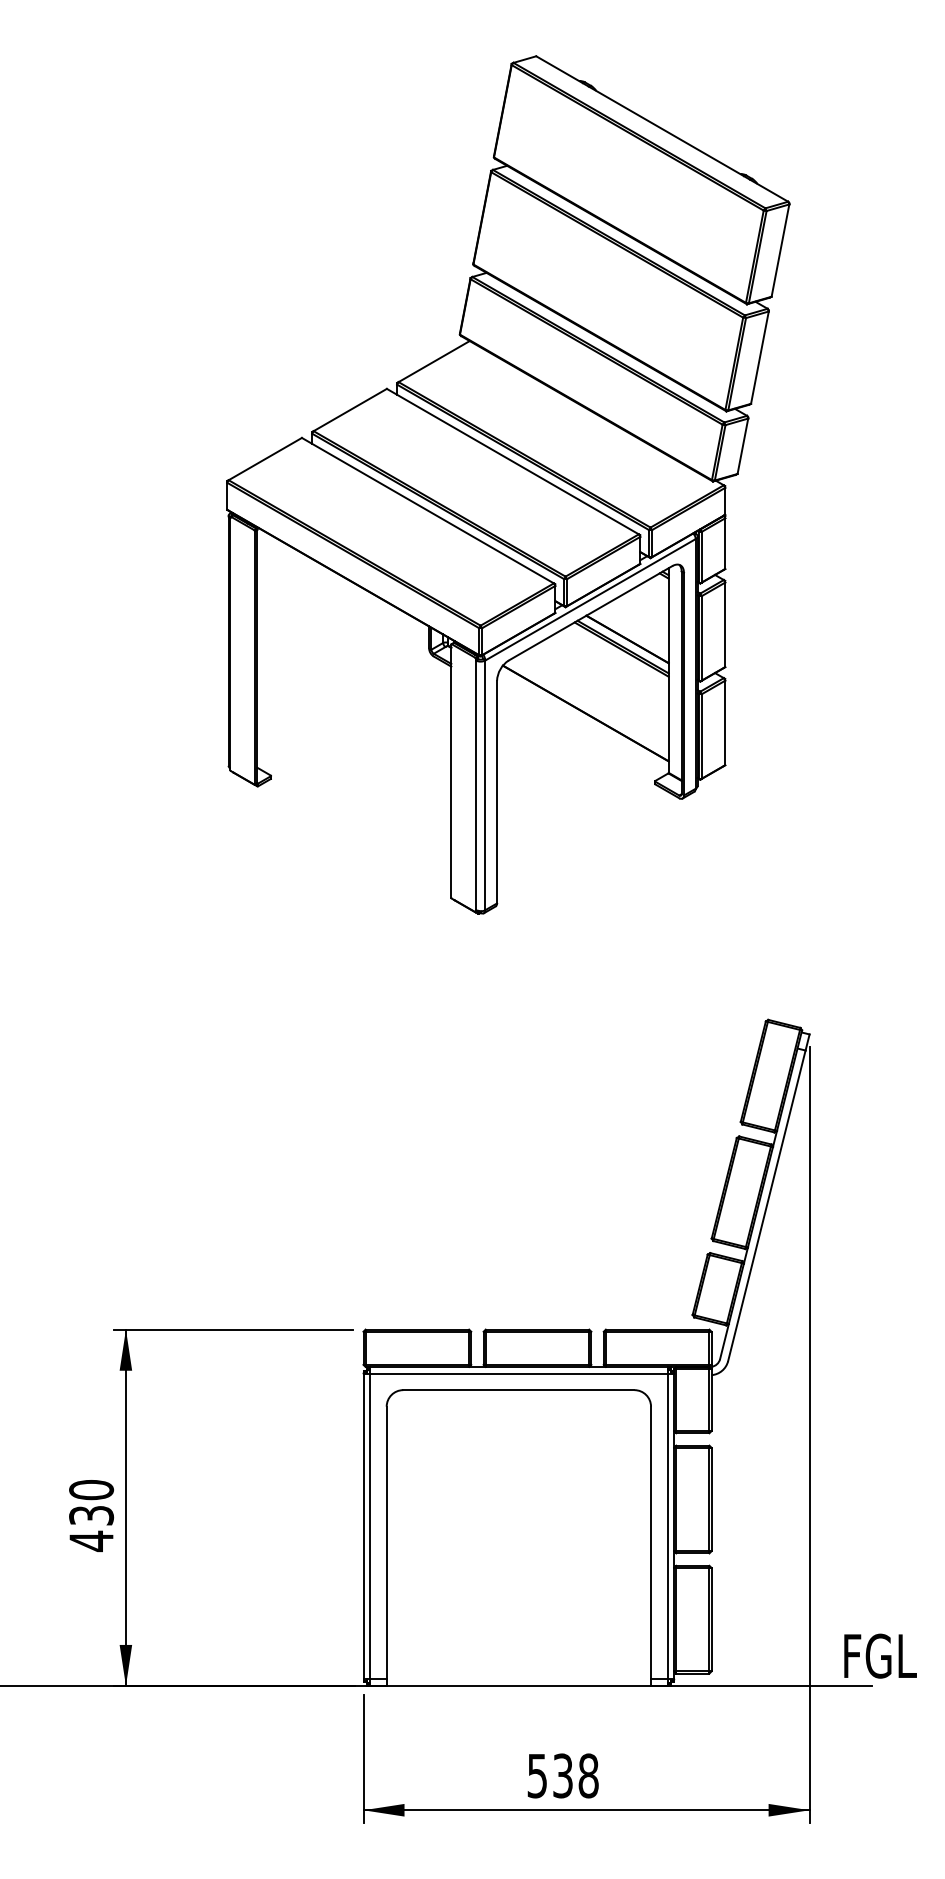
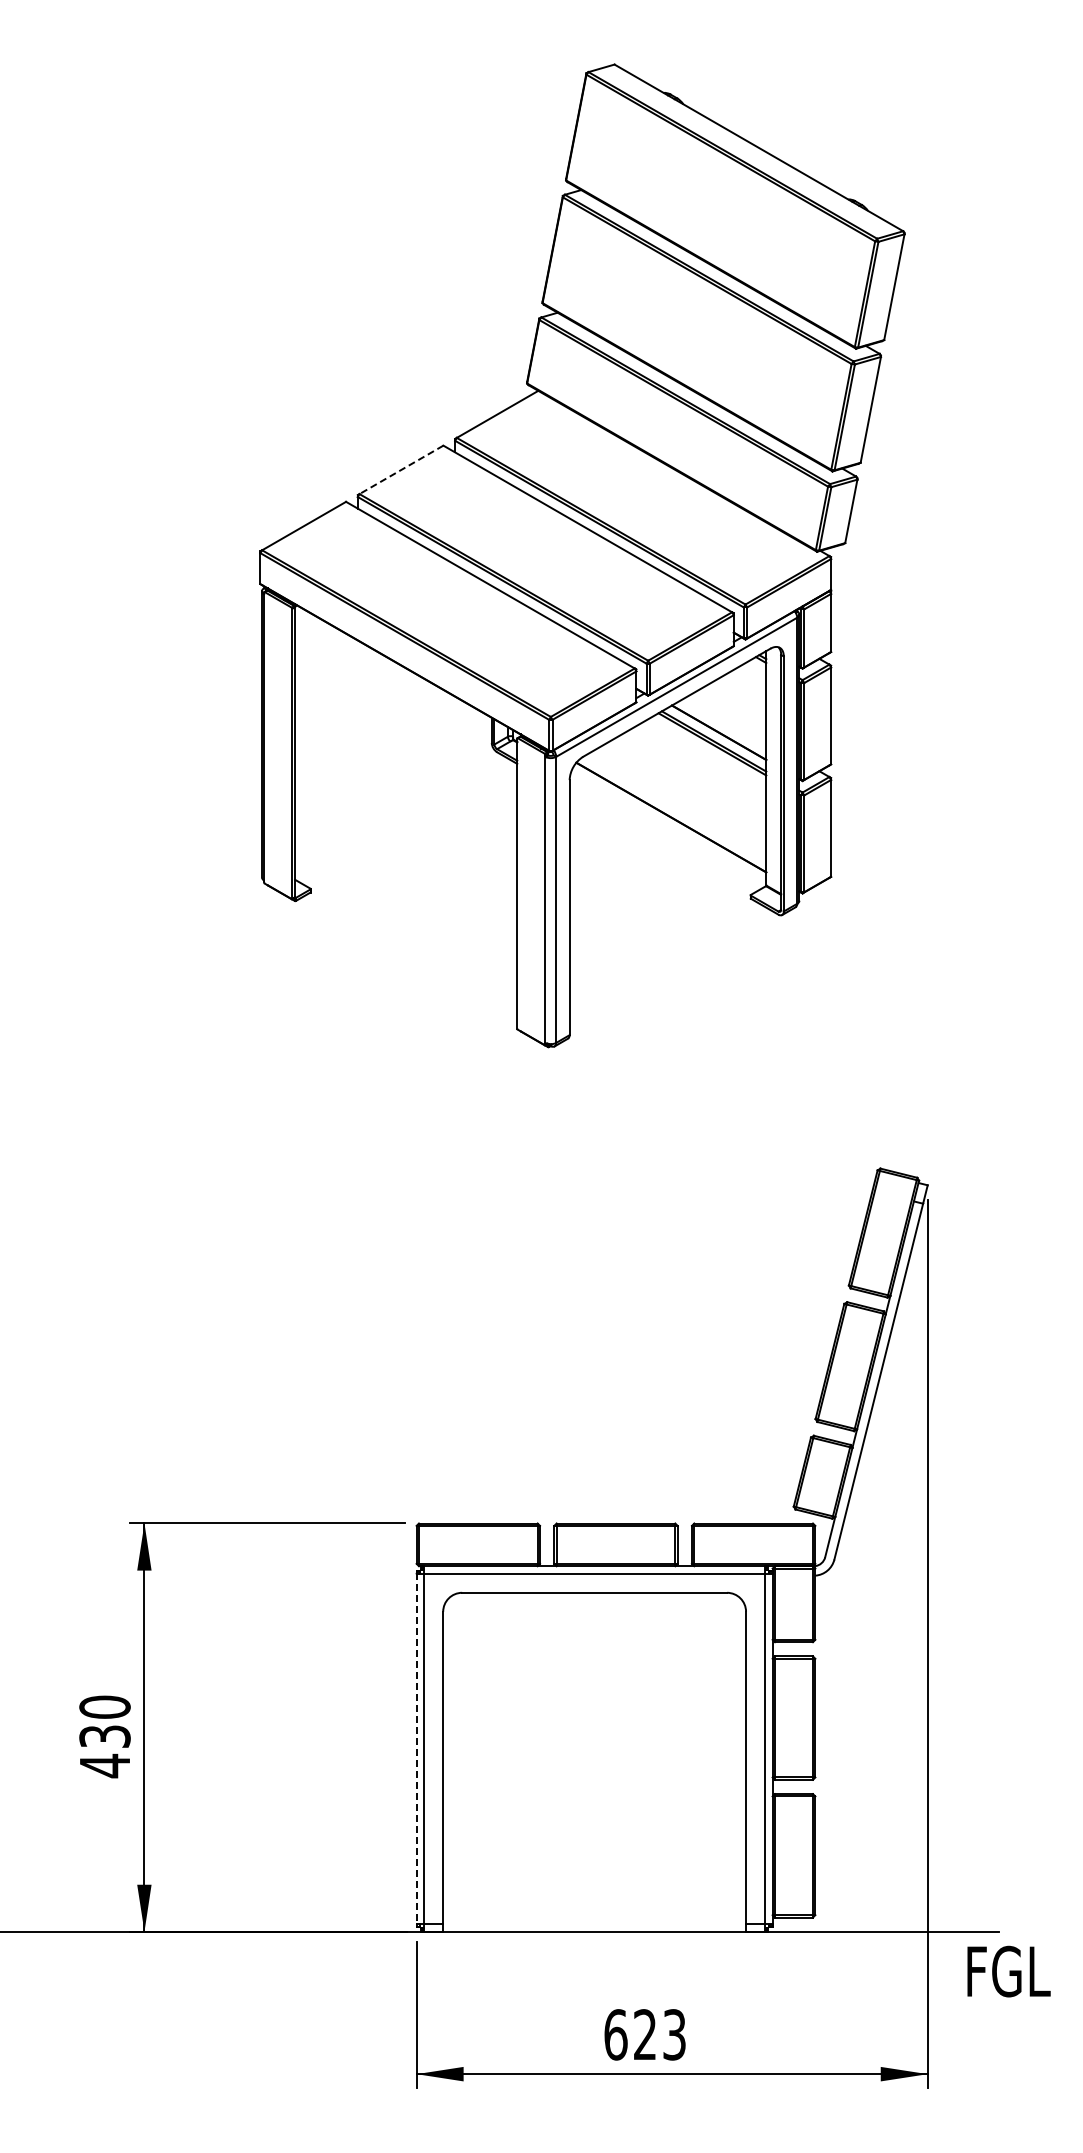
line: (350, 410) -> (401, 470), solid -> dashed
line: (363, 1526) -> (416, 1748), solid -> dashed
text: (880, 1656) -> (1008, 1971), moved
text: (563, 1775) -> (645, 2034), 538 -> 623

